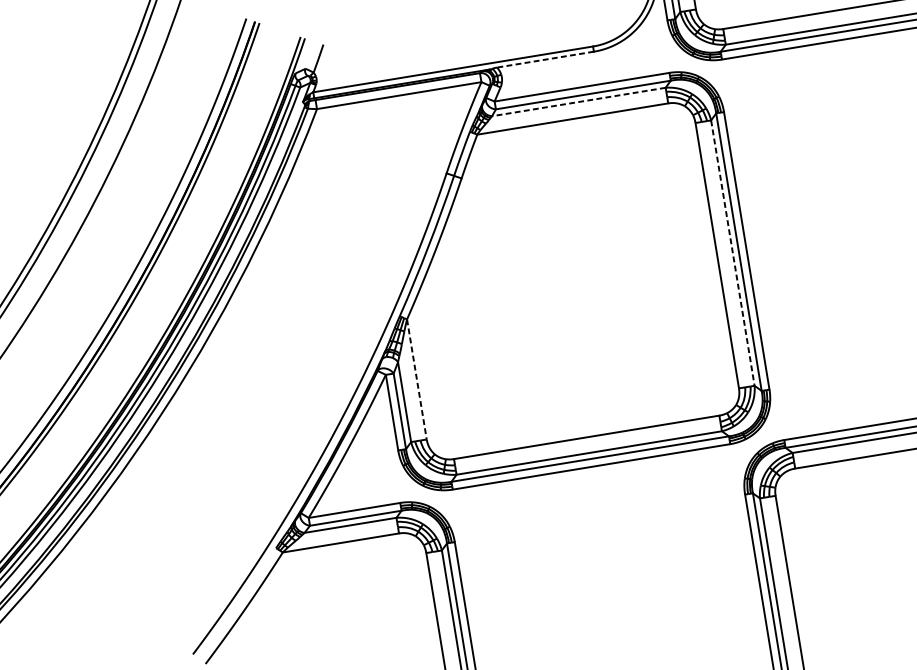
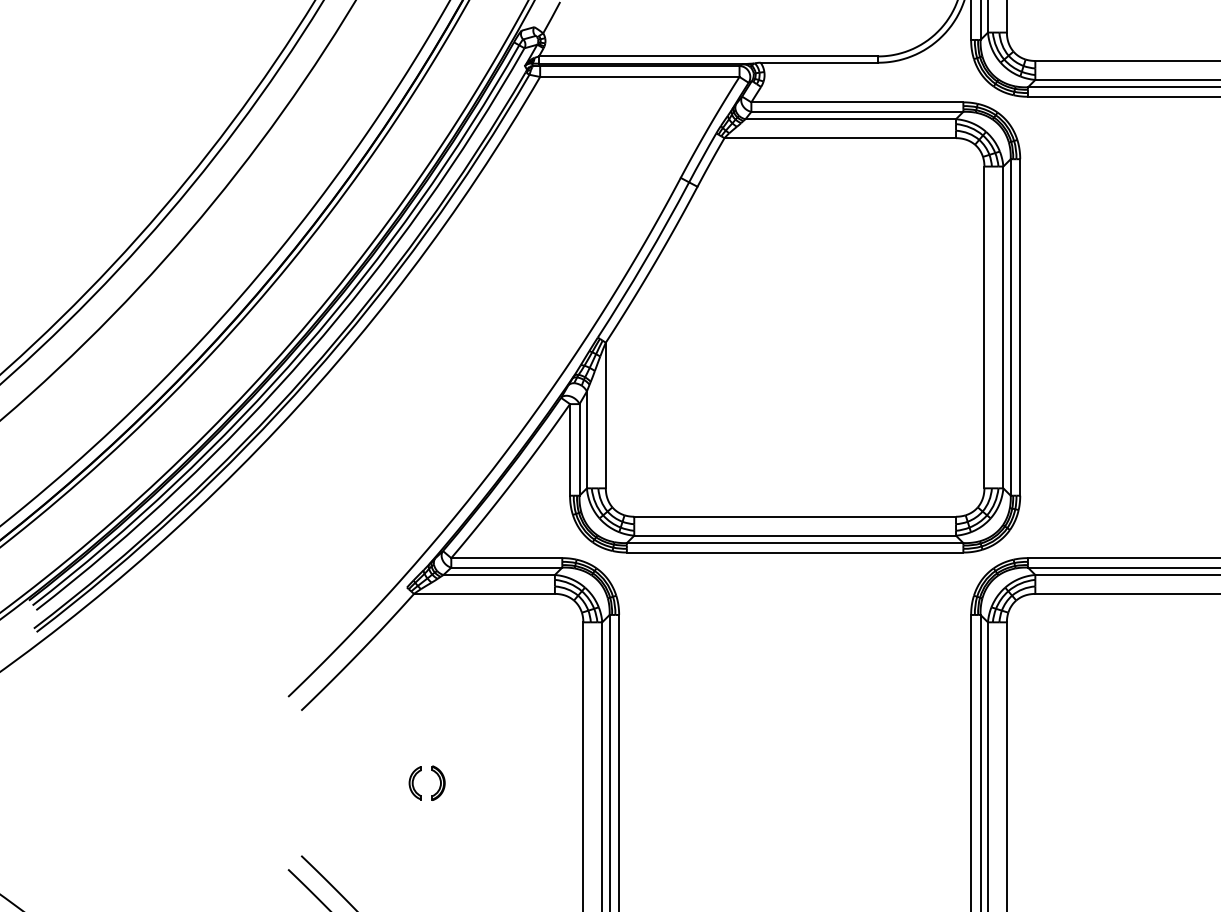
line: (545, 59) -> (819, 62), dashed -> solid
line: (578, 102) -> (850, 119), dashed -> solid
line: (732, 253) -> (1003, 327), dashed -> solid
line: (416, 379) -> (605, 415), dashed -> solid

